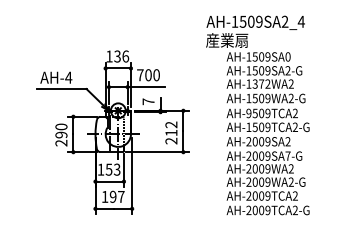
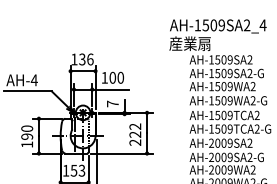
text: (287, 56) -> (249, 59), AH-1509SA0 -> AH-1509SA2
text: (140, 75) -> (104, 78), 700 -> 100
text: (261, 83) -> (223, 86), AH-1372WA2 -> AH-1509WA2
text: (248, 113) -> (211, 115), AH-9509TCA2 -> AH-1509TCA2
text: (171, 132) -> (135, 134), 212 -> 222
text: (61, 142) -> (27, 144), 290 -> 190
text: (287, 155) -> (249, 156), AH-2009SA7-G -> AH-2009SA2-G

